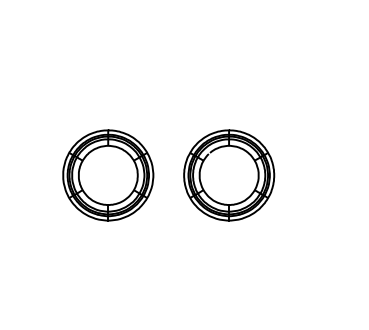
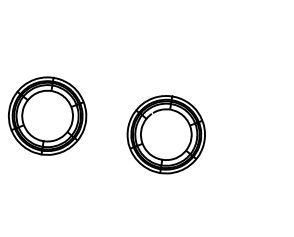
part: (229, 175) -> (166, 134), moved

